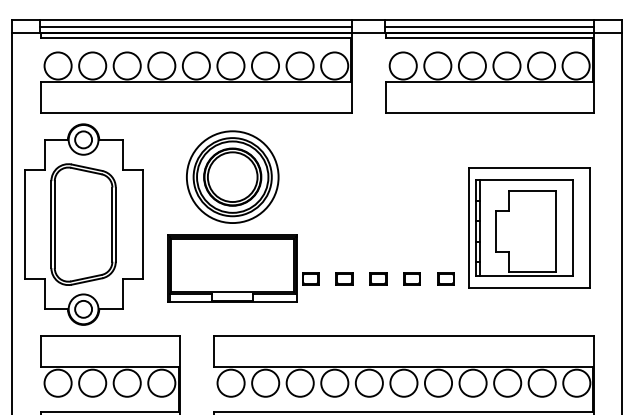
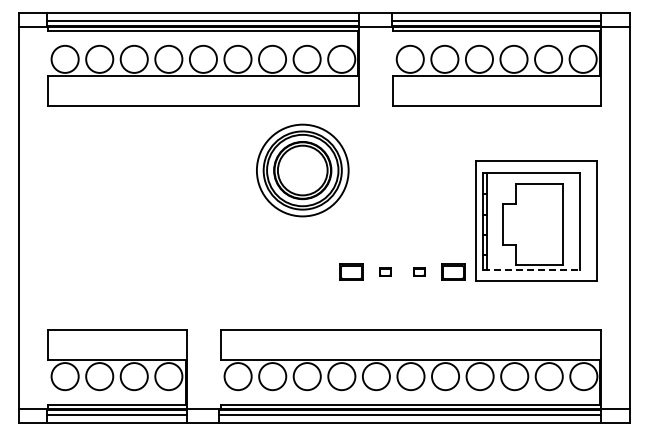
part: (232, 177) -> (302, 170), moved
part: (83, 224) -> (90, 217), removed
part: (243, 269) -> (250, 262), removed
line: (525, 276) -> (532, 269), solid -> dashed
part: (344, 278) -> (351, 271), size x1.4
part: (378, 278) -> (385, 271), size x0.7
part: (412, 278) -> (419, 271), size x0.7
part: (445, 278) -> (452, 271), size x1.4

